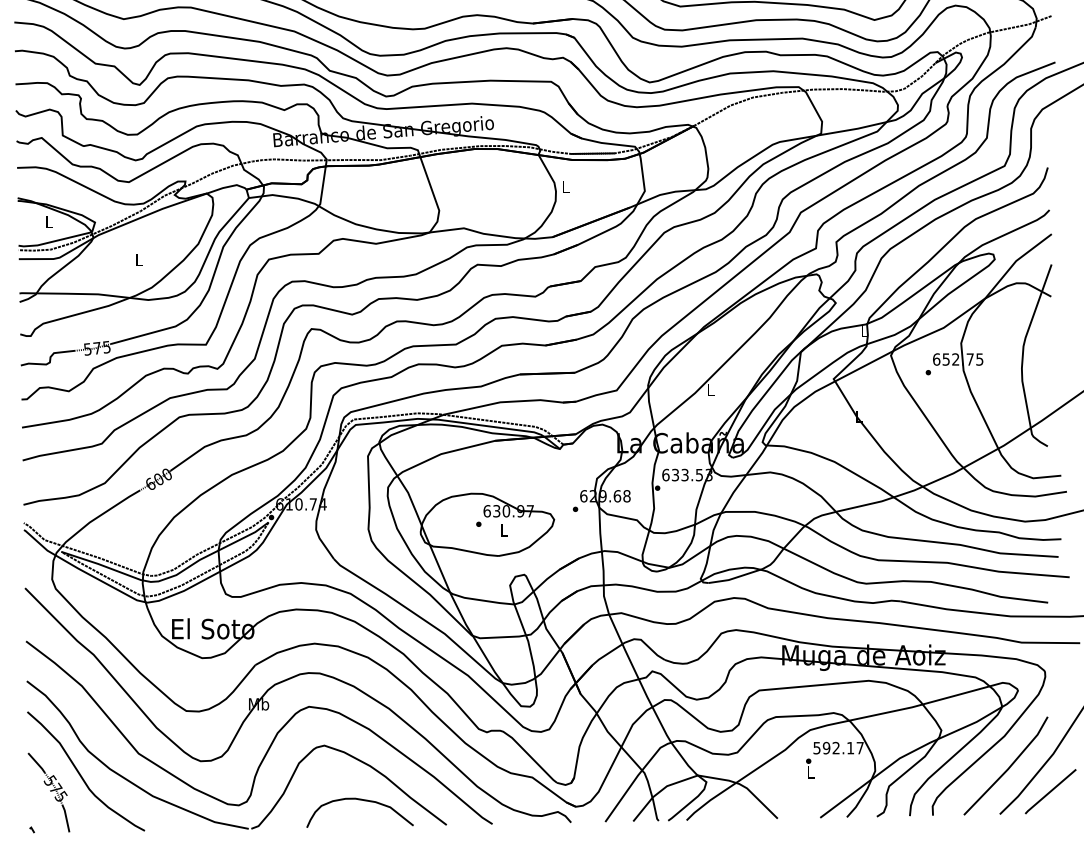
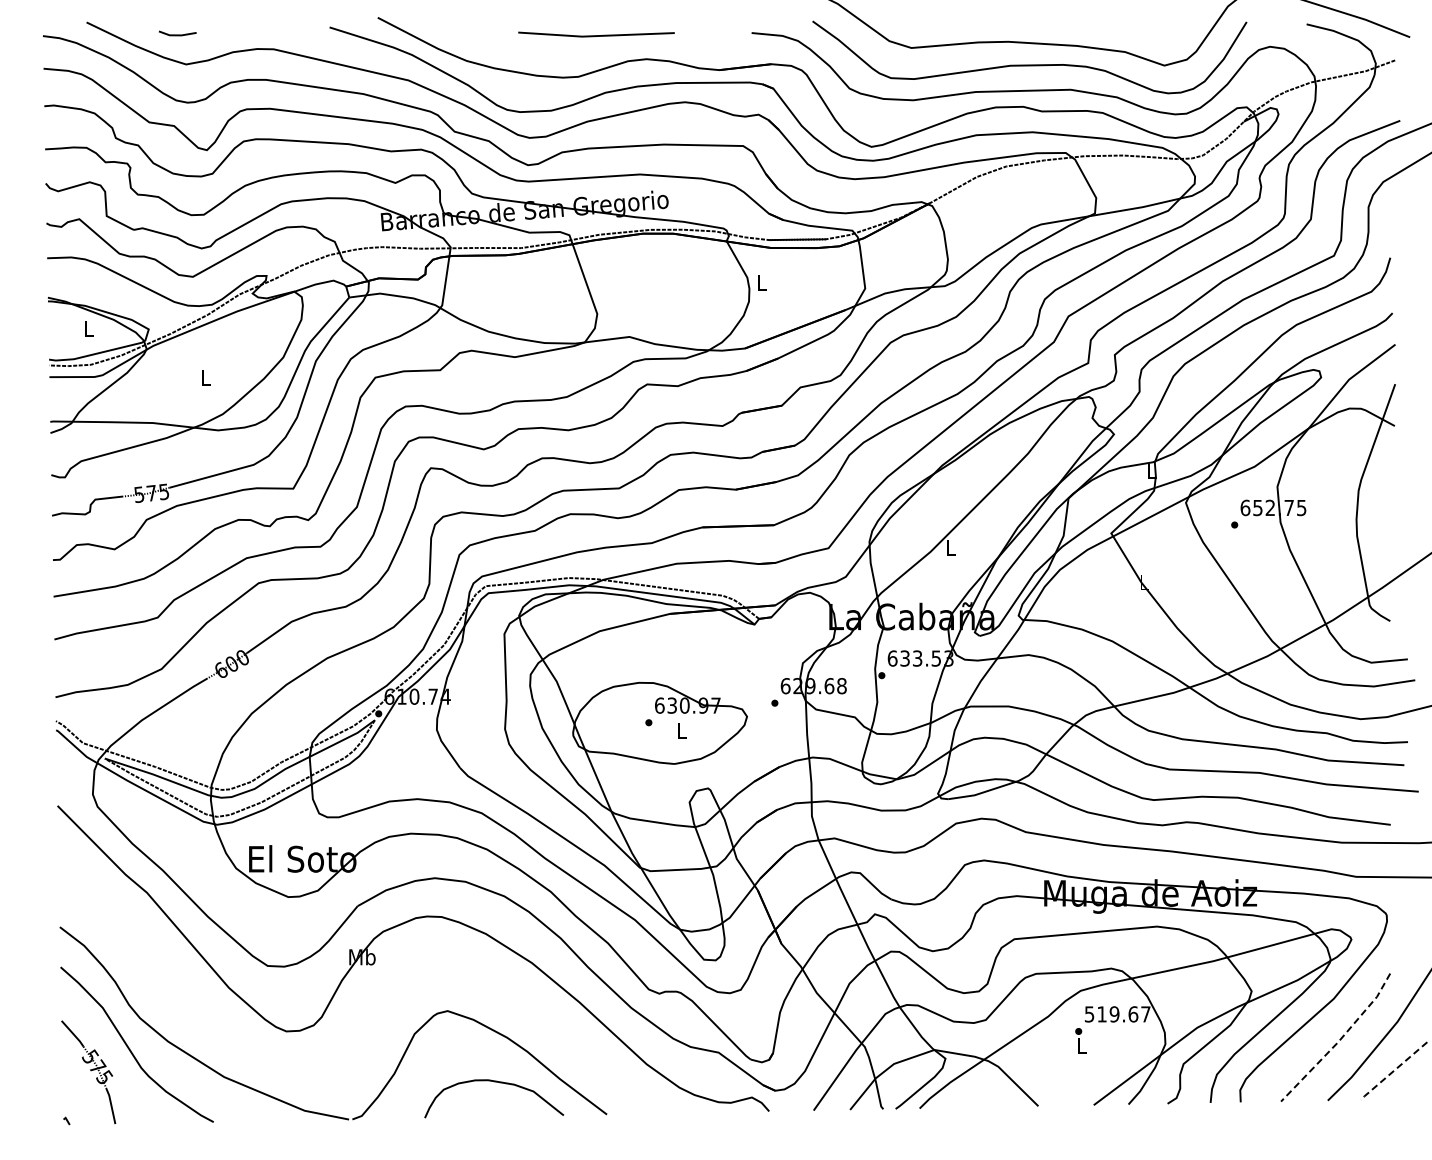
curve: (272, 739) -> (380, 1003), removed
text: (838, 748) -> (1117, 1014), 592.17 -> 519.67
line: (1008, 768) -> (1339, 1040), solid -> dashed
line: (1050, 791) -> (1393, 1071), solid -> dashed

